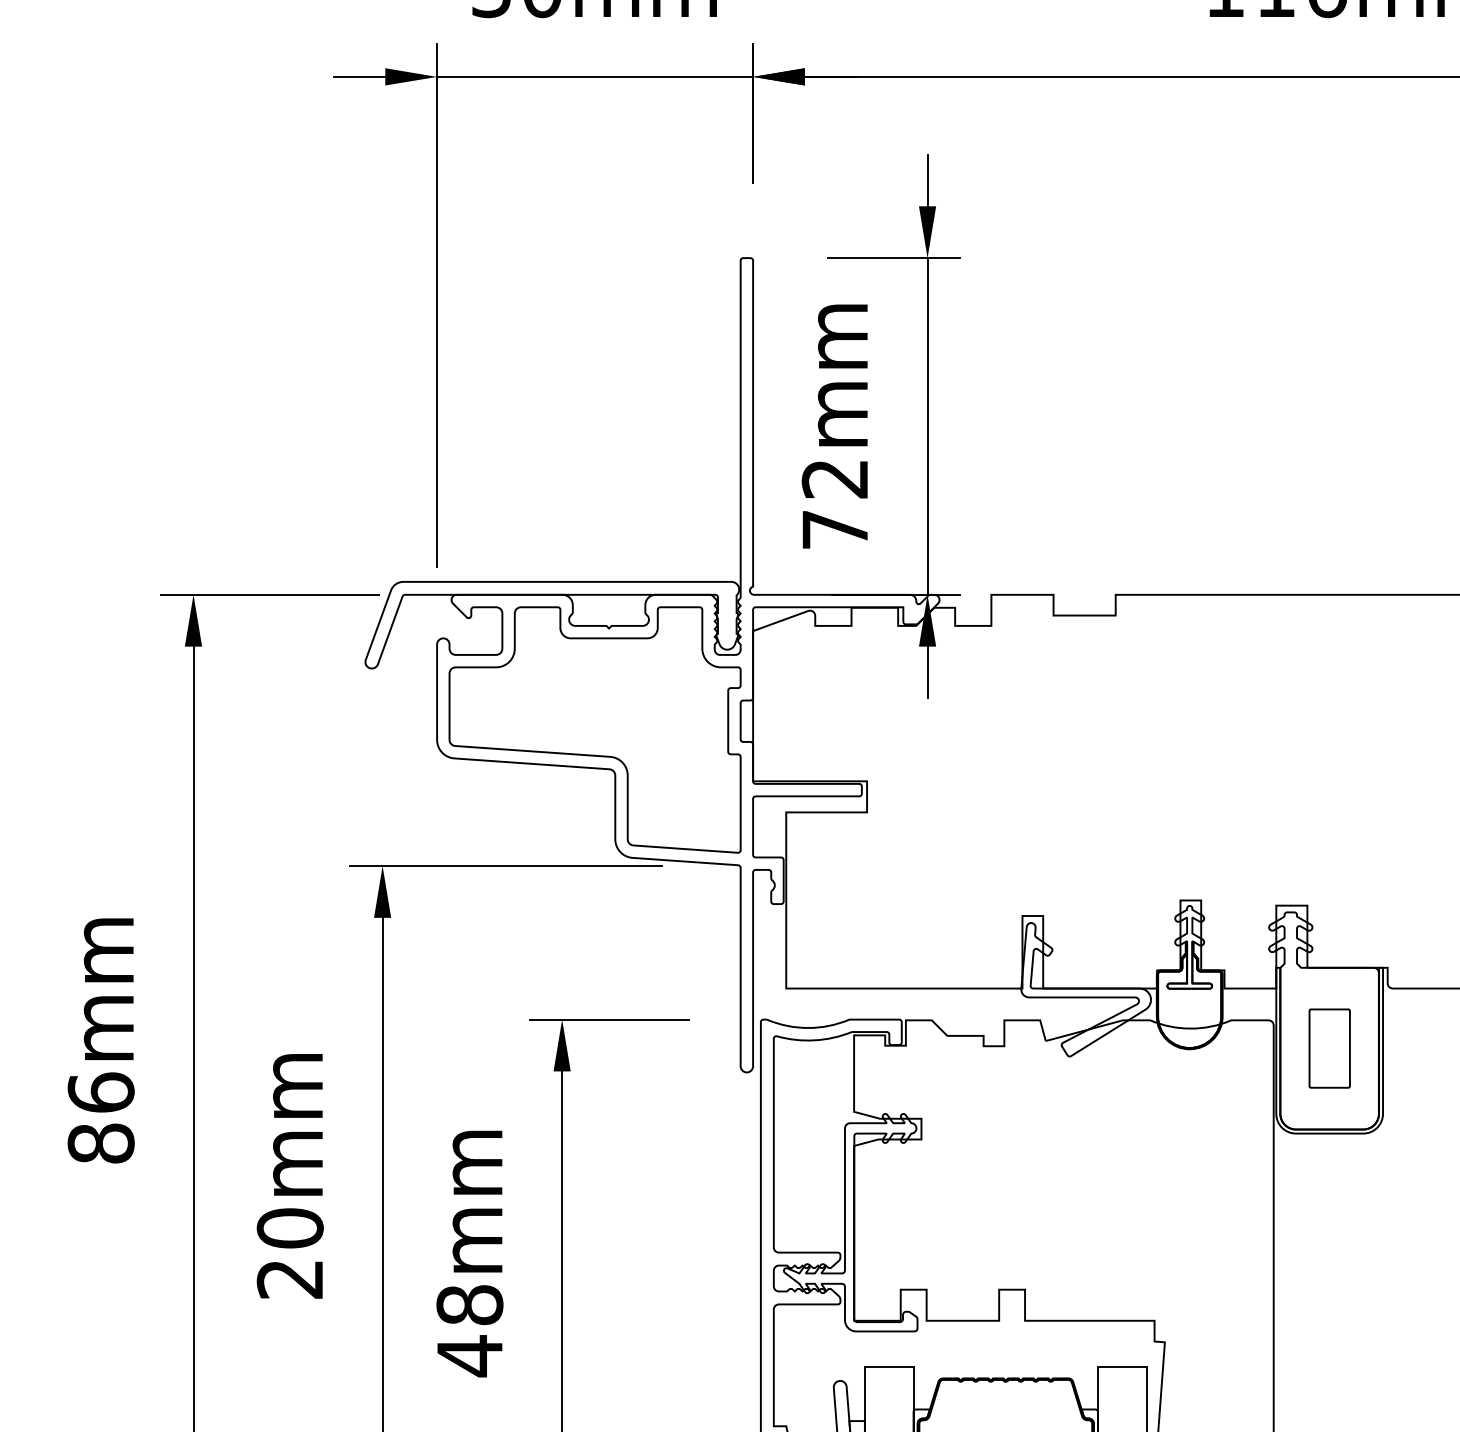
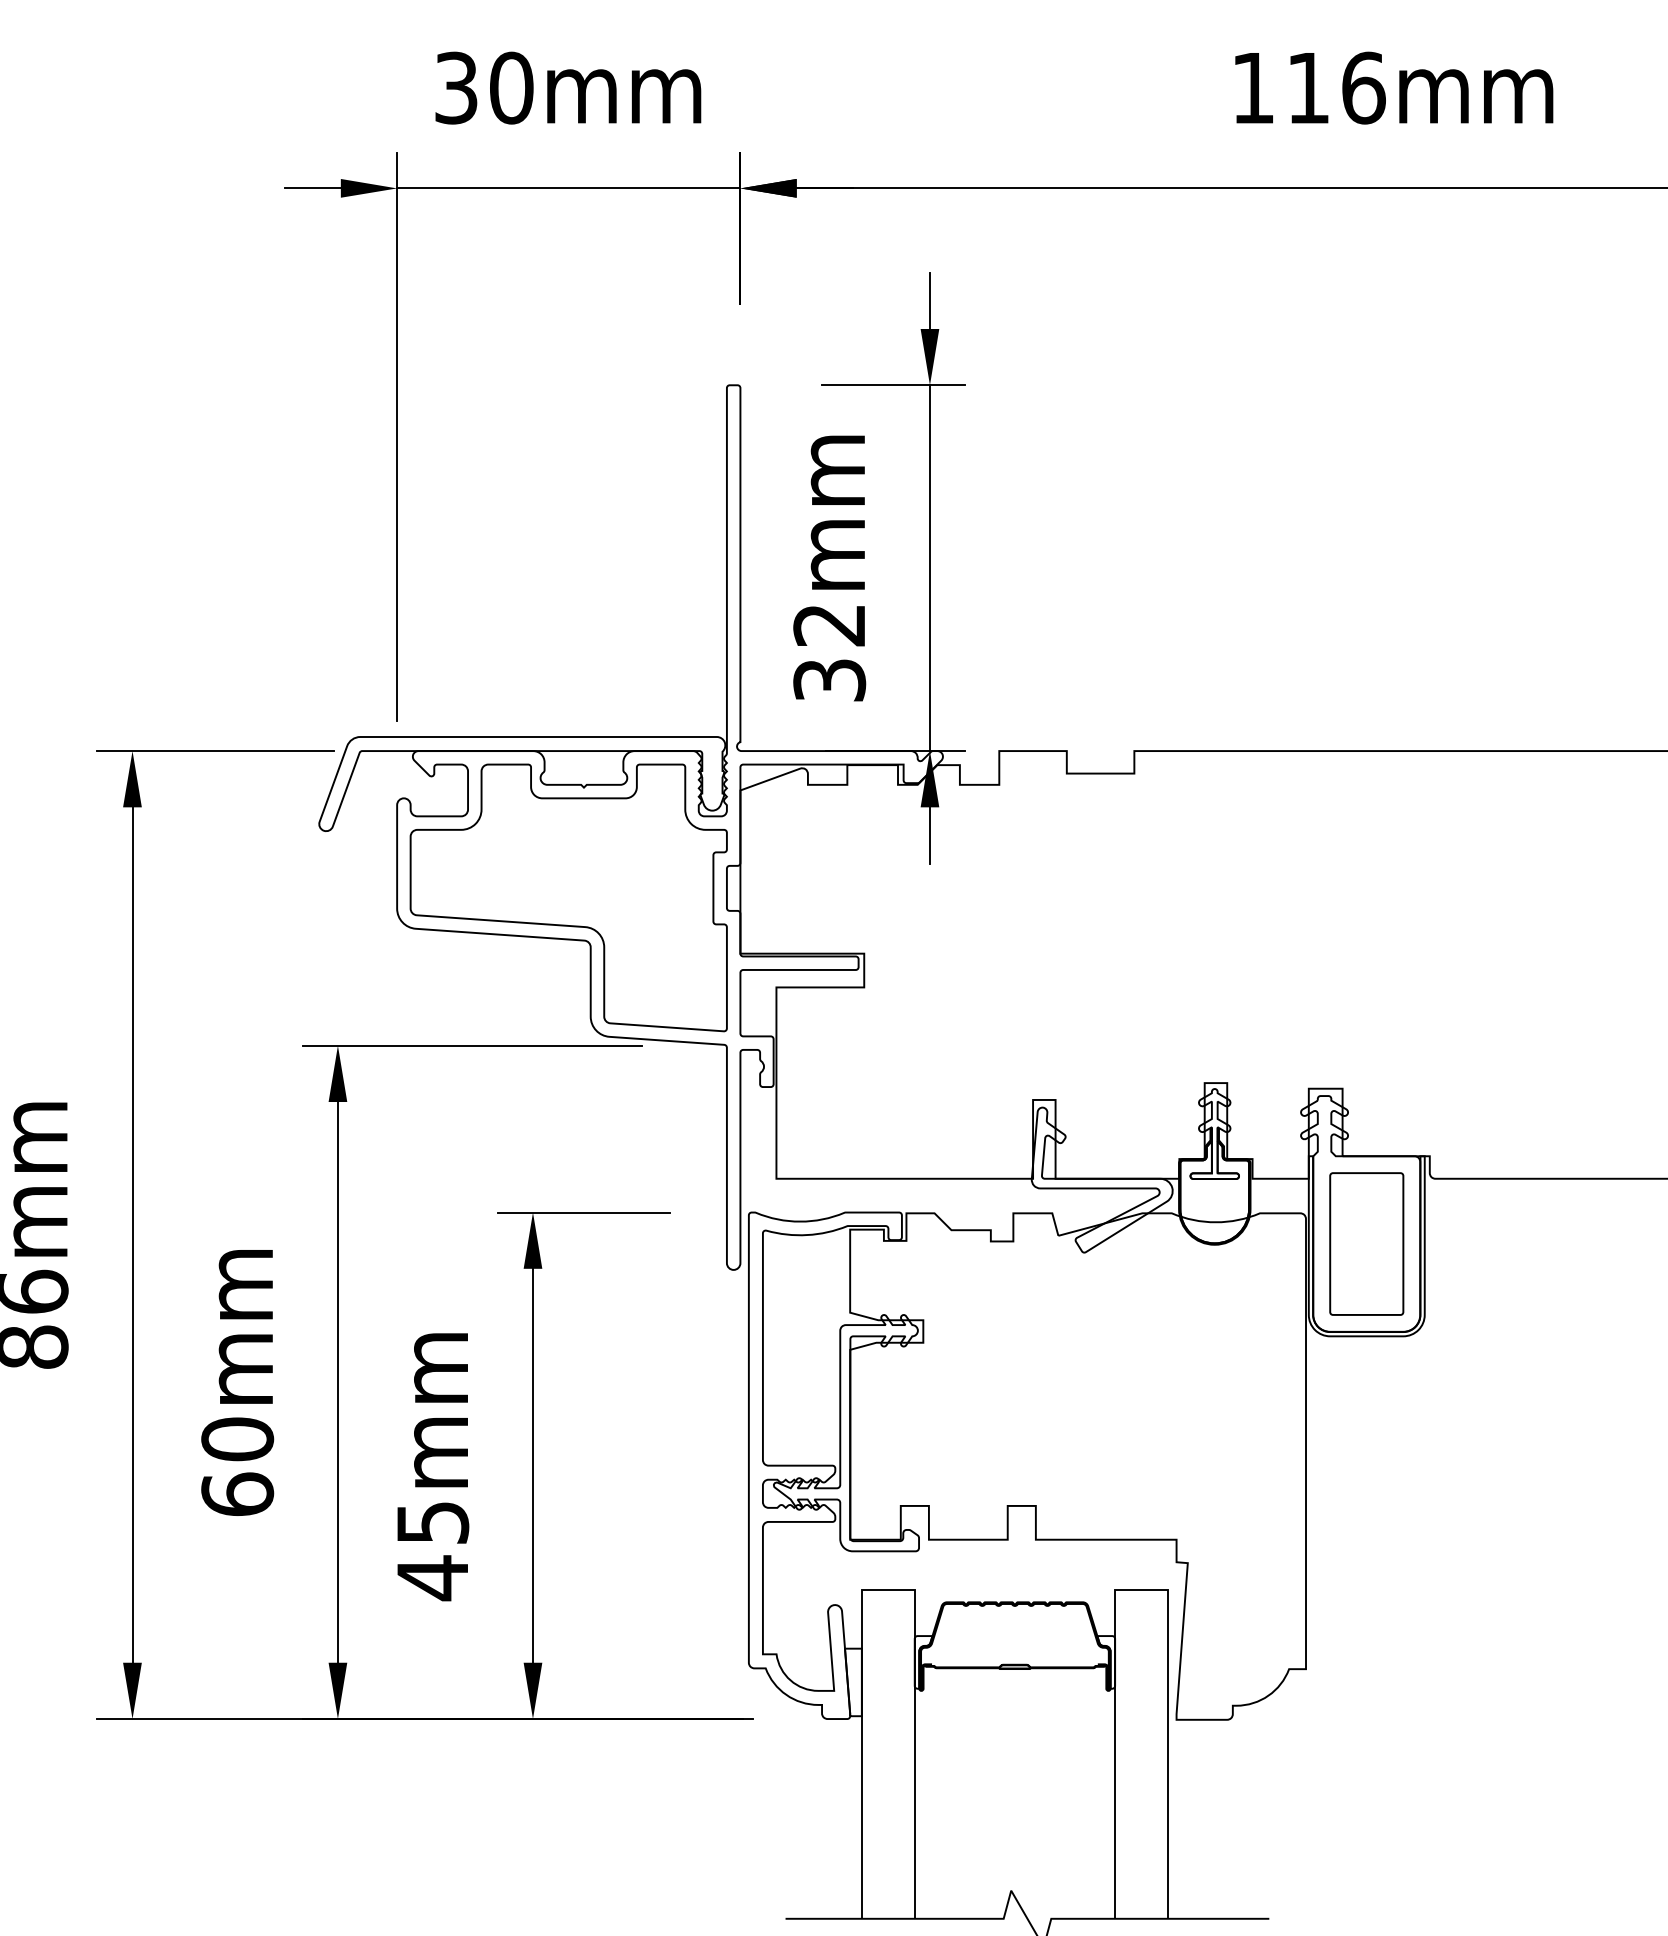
text: (835, 529) -> (829, 680), 72mm -> 32mm
part: (1329, 1048) -> (1366, 1243), size x1.67
text: (290, 1278) -> (237, 1493), 20mm -> 60mm
text: (469, 1304) -> (432, 1522), 48mm -> 45mm

